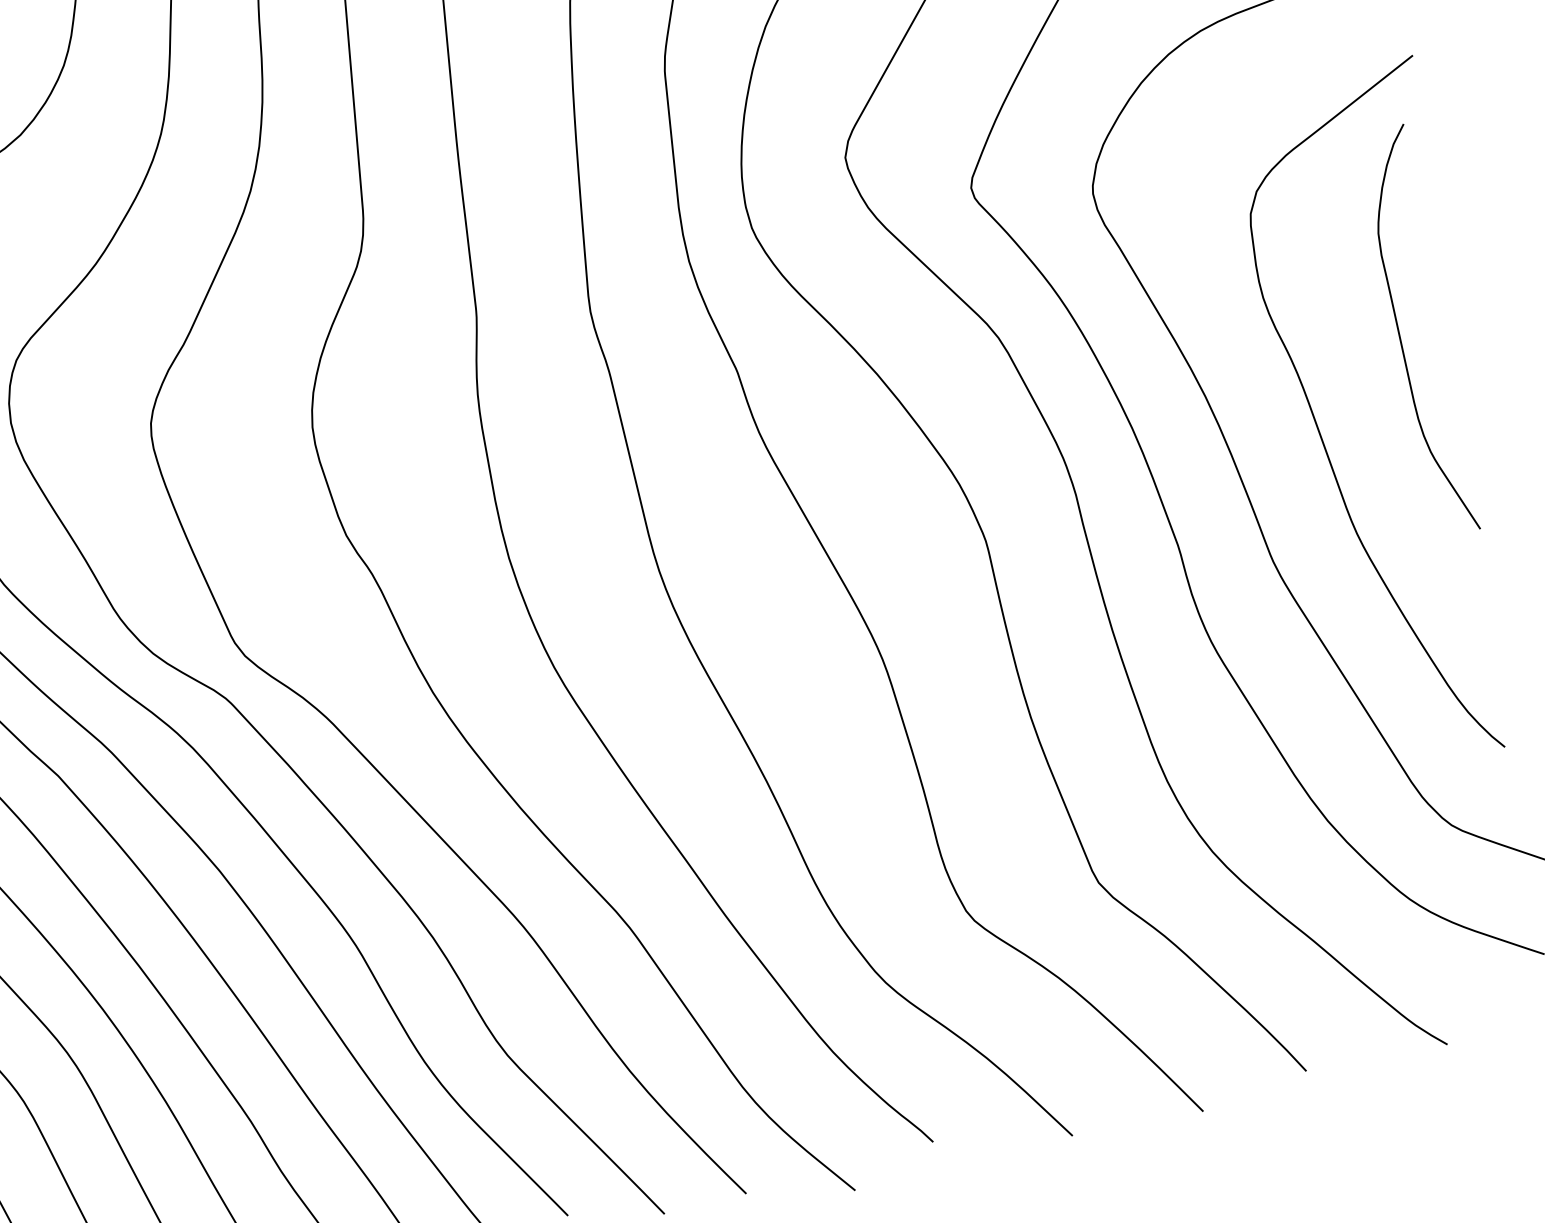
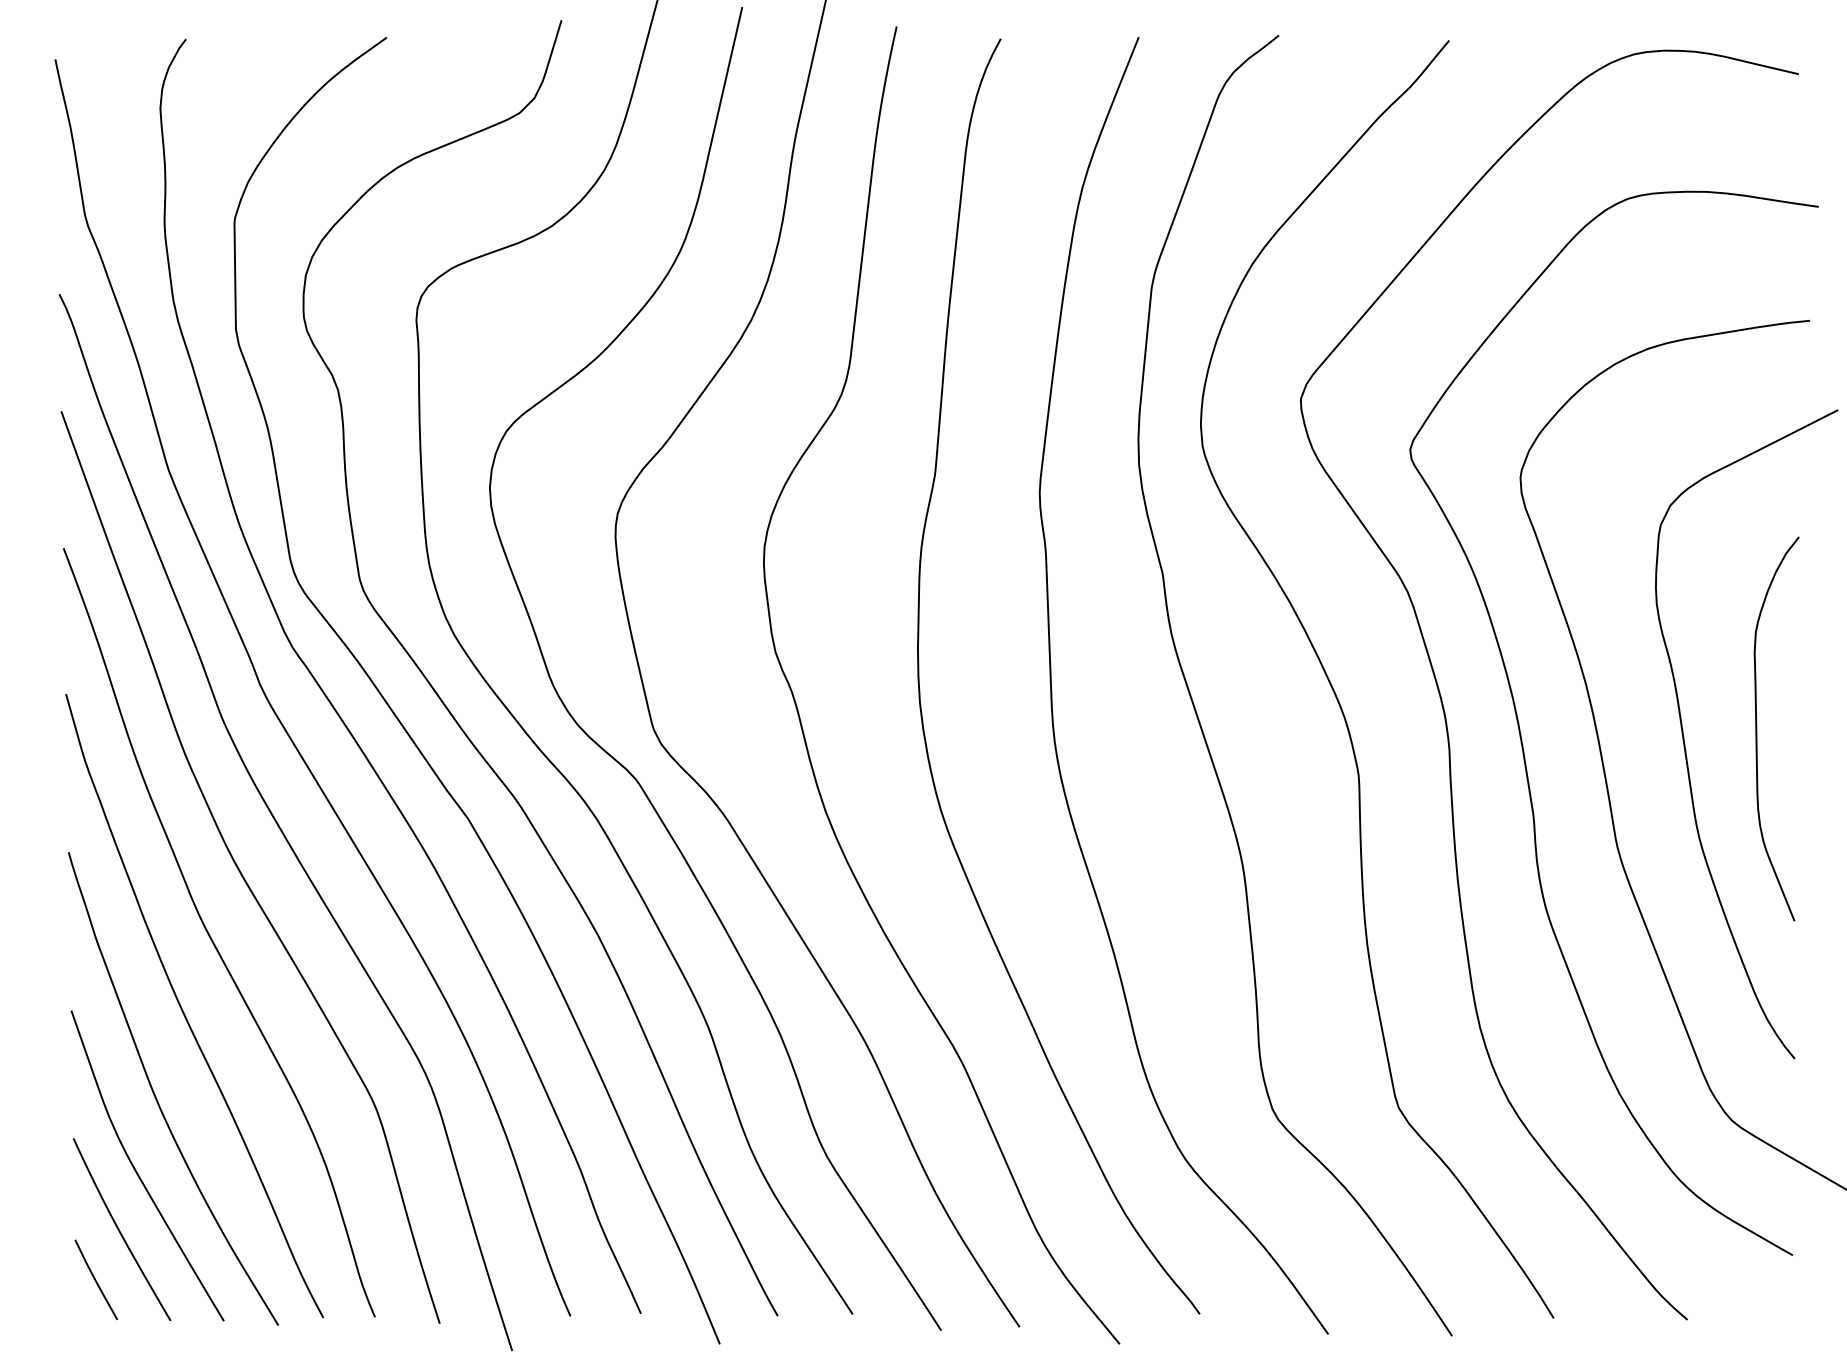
curve: (1400, 334) -> (1757, 728), moved

